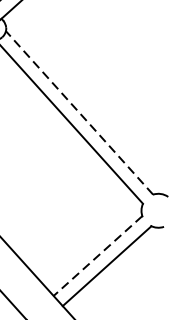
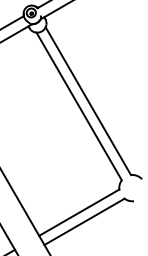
line: (79, 111) -> (88, 100), dashed -> solid
line: (96, 255) -> (78, 212), dashed -> solid

